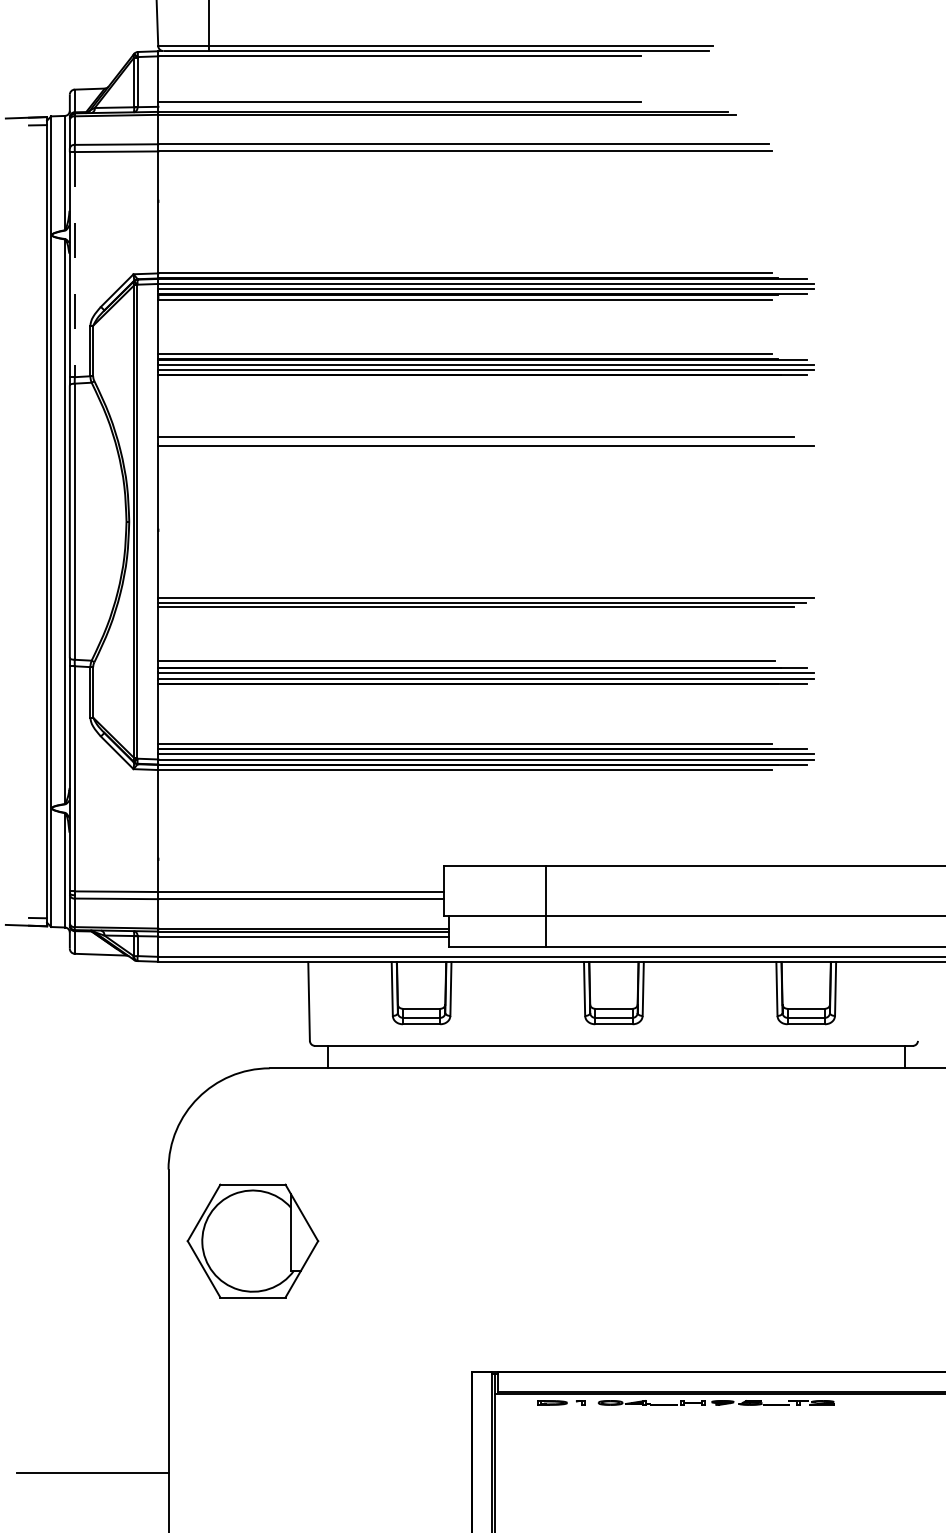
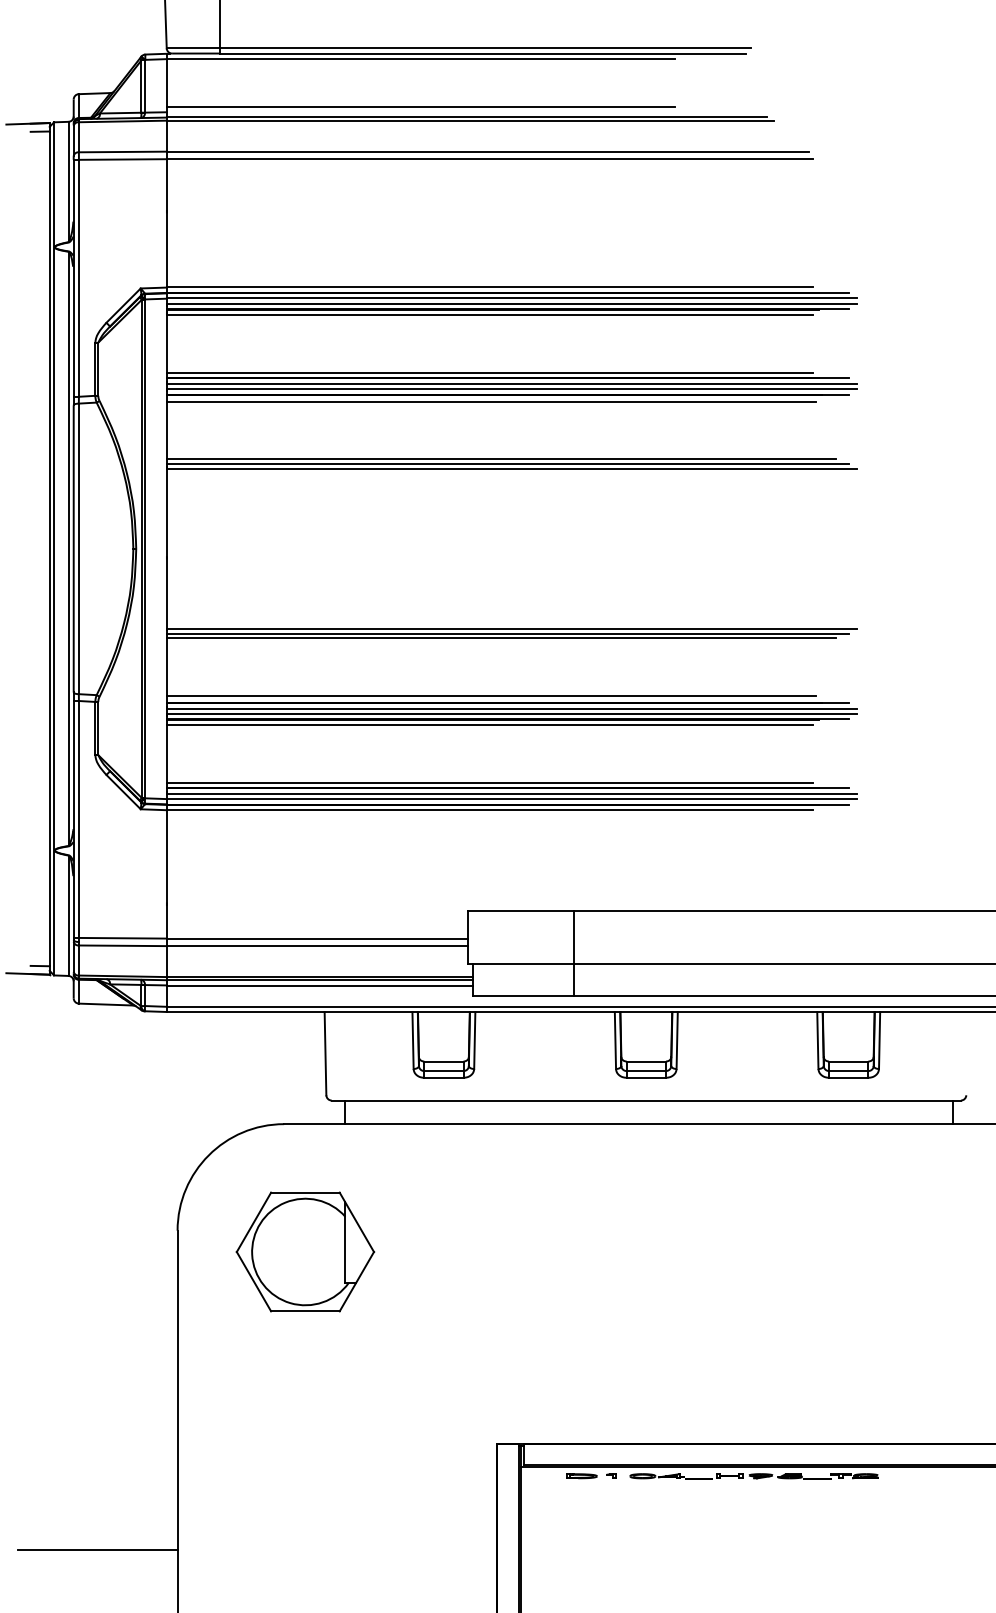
line: (74, 264) -> (78, 278), dashed -> solid
line: (465, 382) -> (490, 402), added
line: (482, 440) -> (507, 463), added
line: (464, 689) -> (489, 725), added
part: (253, 1240) -> (305, 1251), moved

